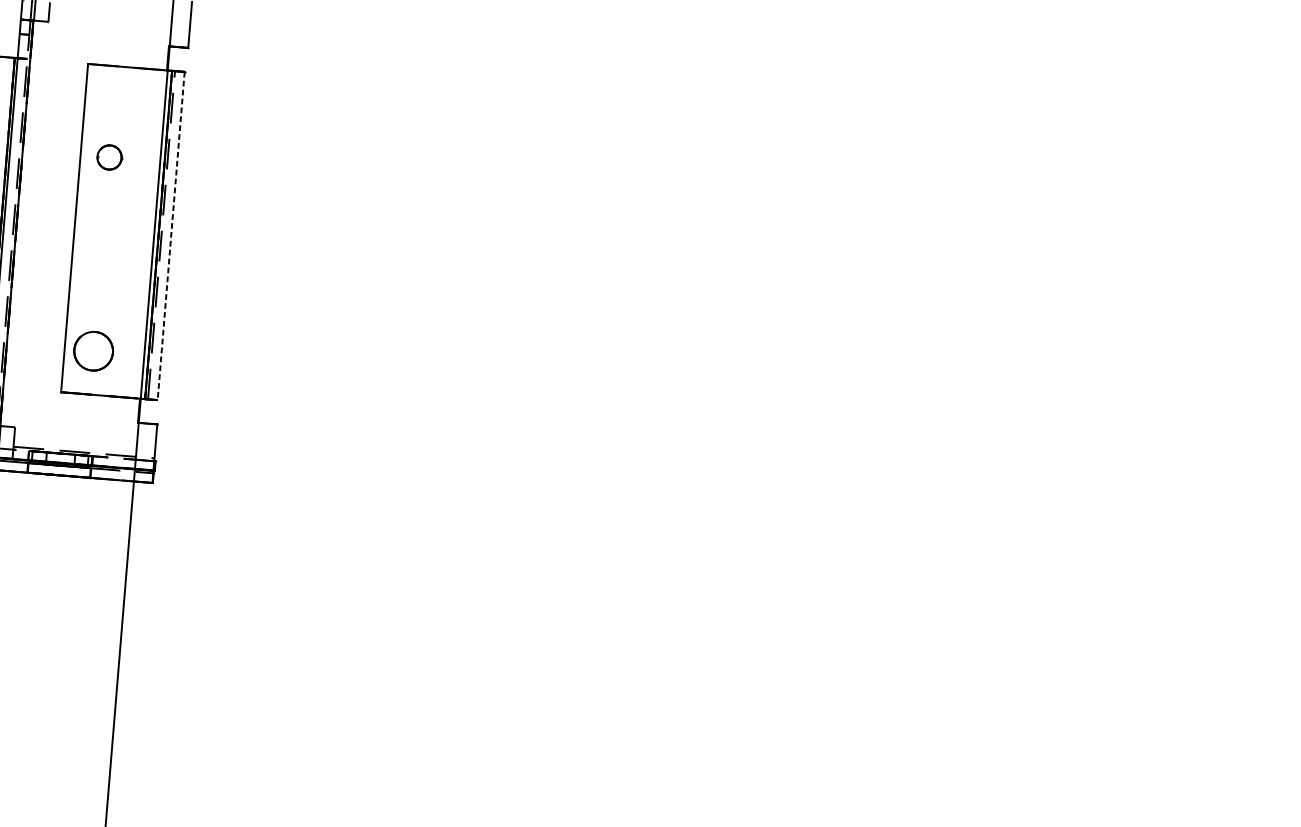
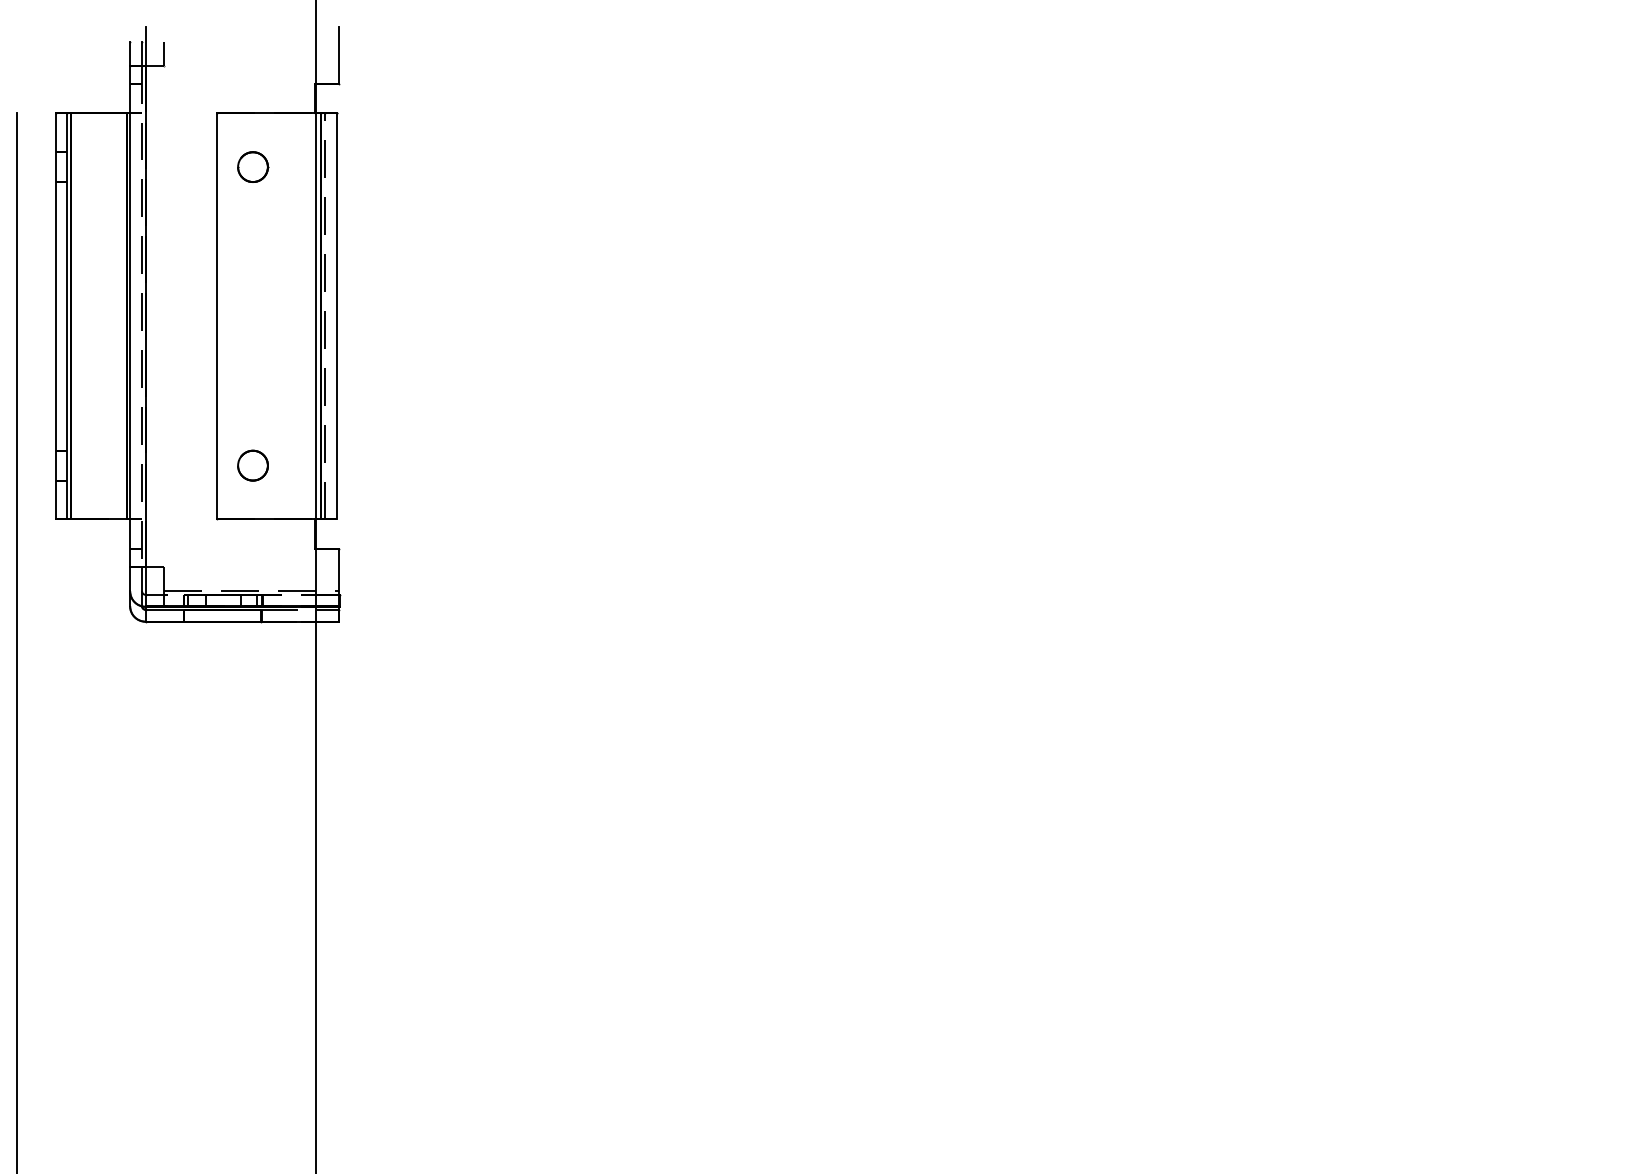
part: (110, 157) -> (253, 166), moved
line: (171, 236) -> (336, 316), dashed -> solid
part: (93, 350) -> (252, 465), size x0.62

